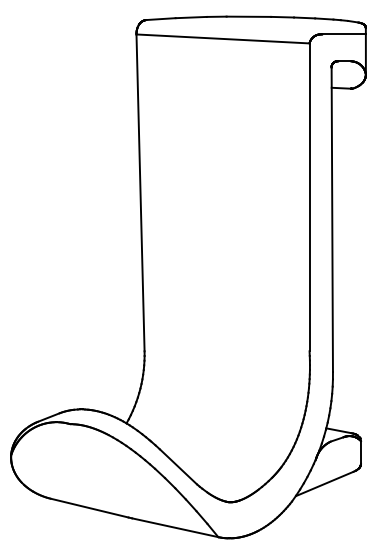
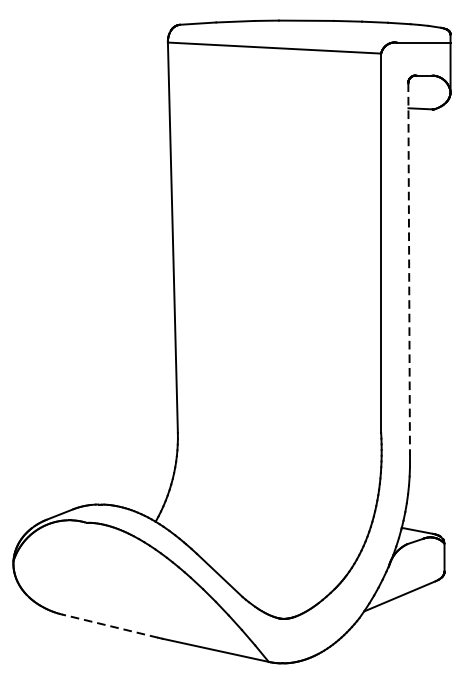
line: (332, 220) -> (409, 271), solid -> dashed
line: (89, 507) -> (110, 625), solid -> dashed

